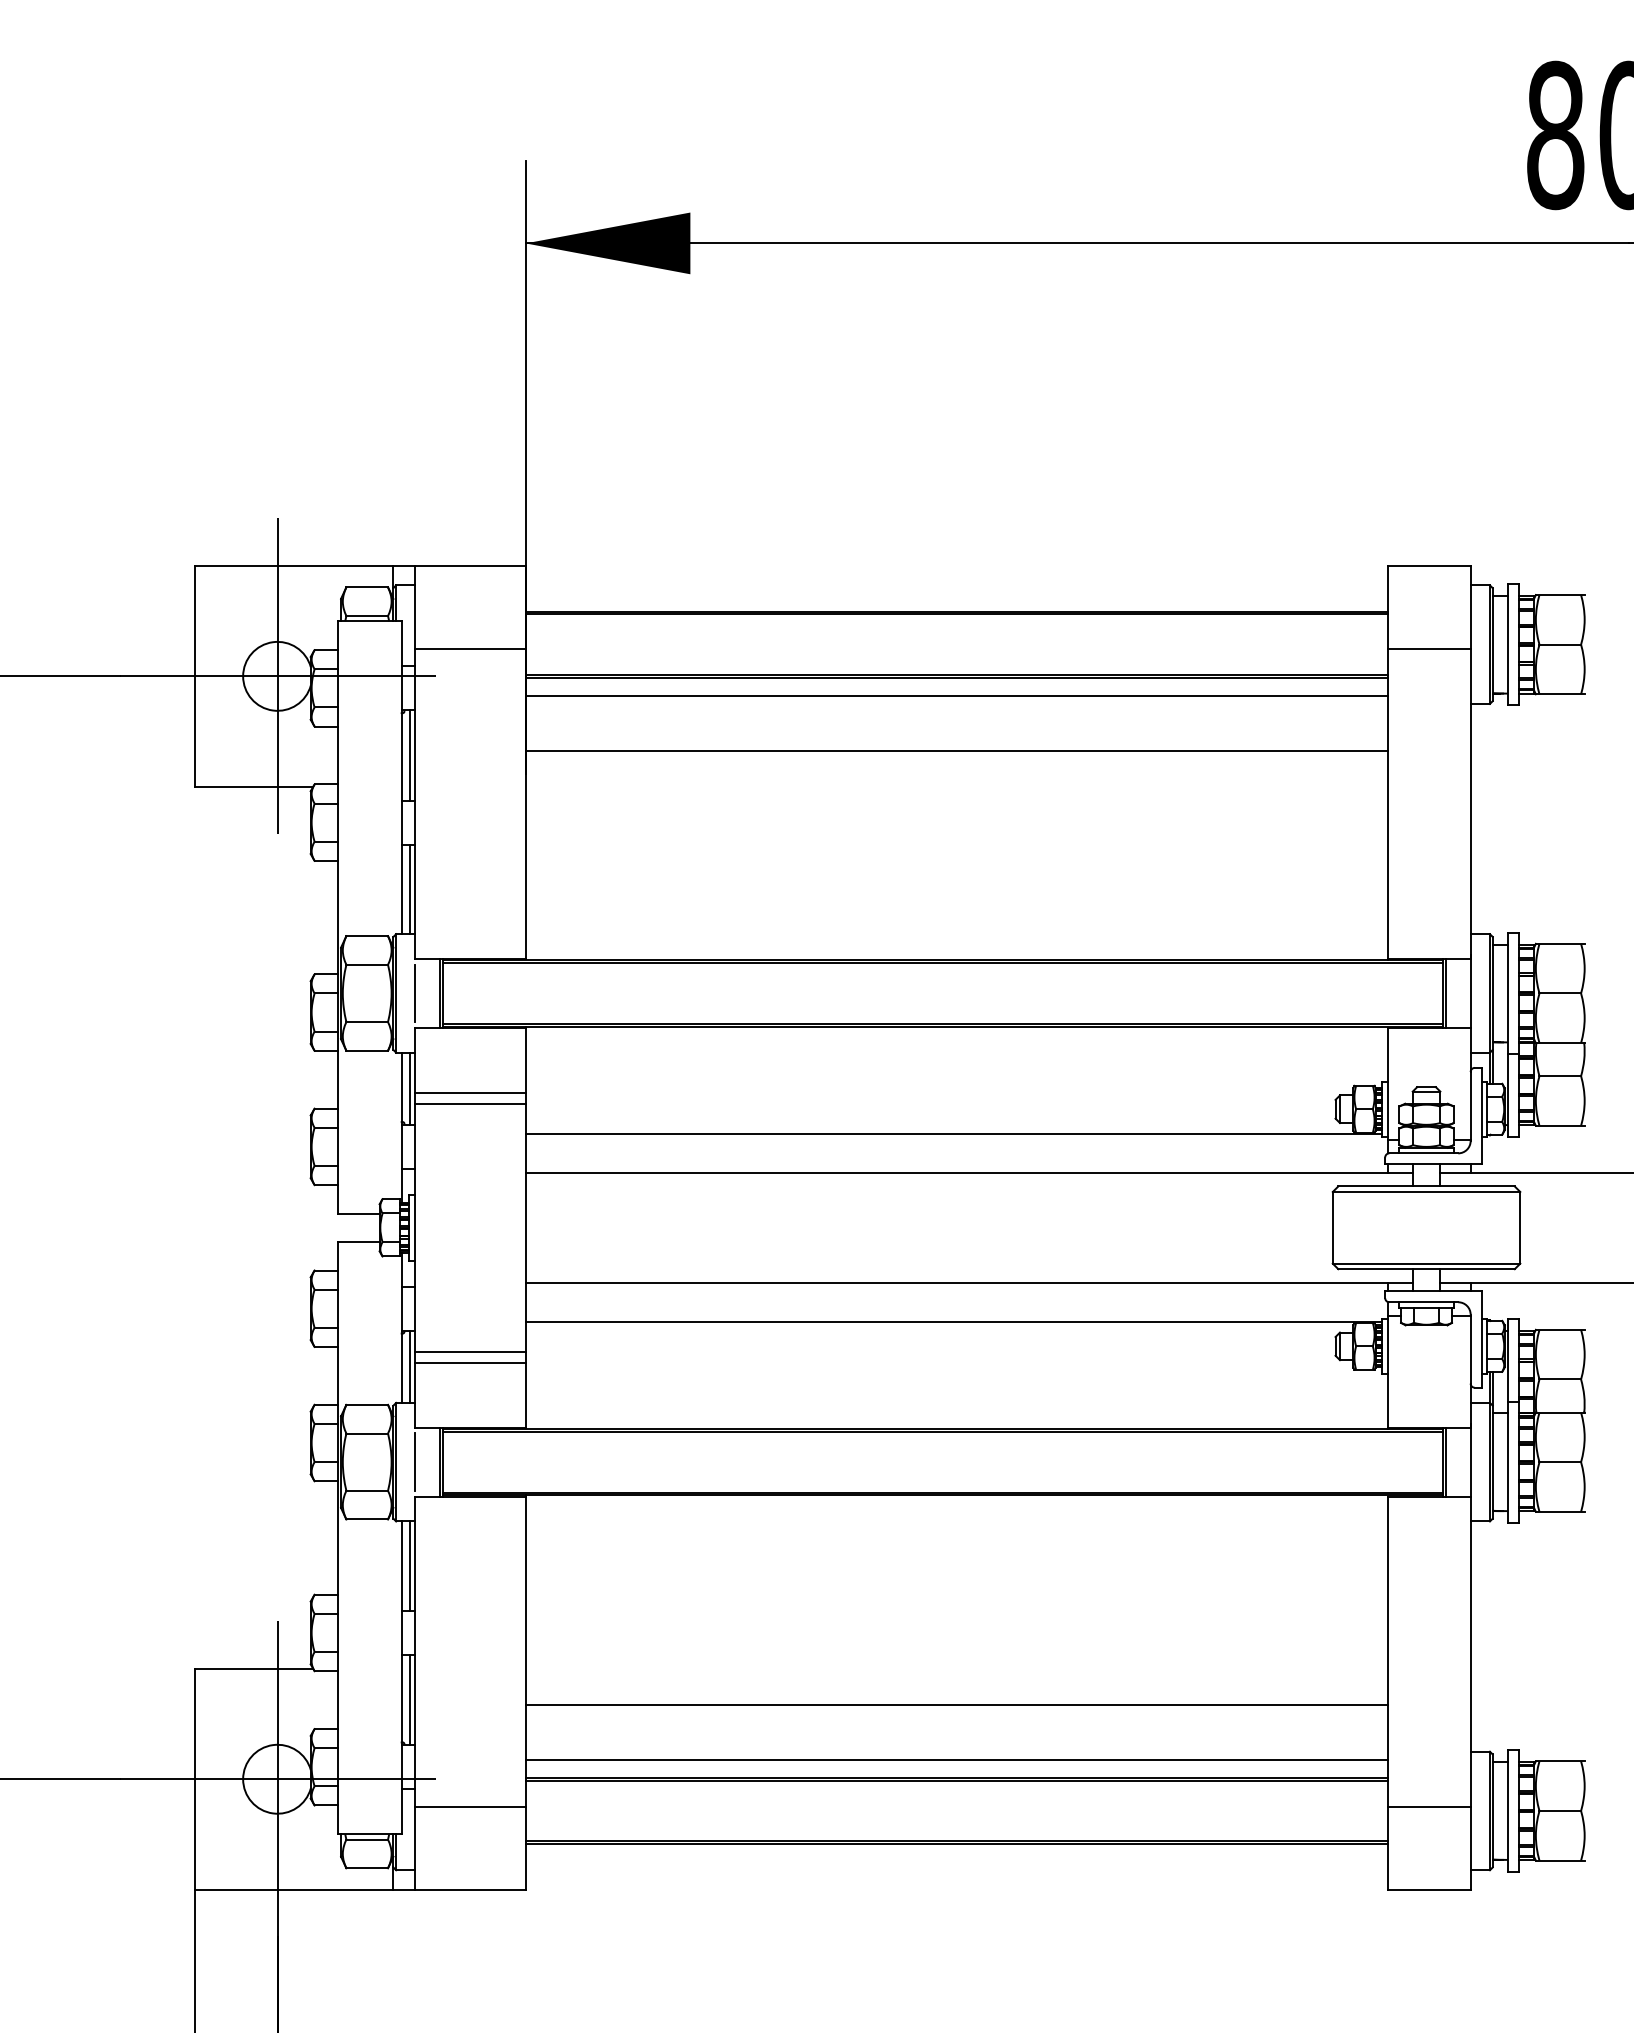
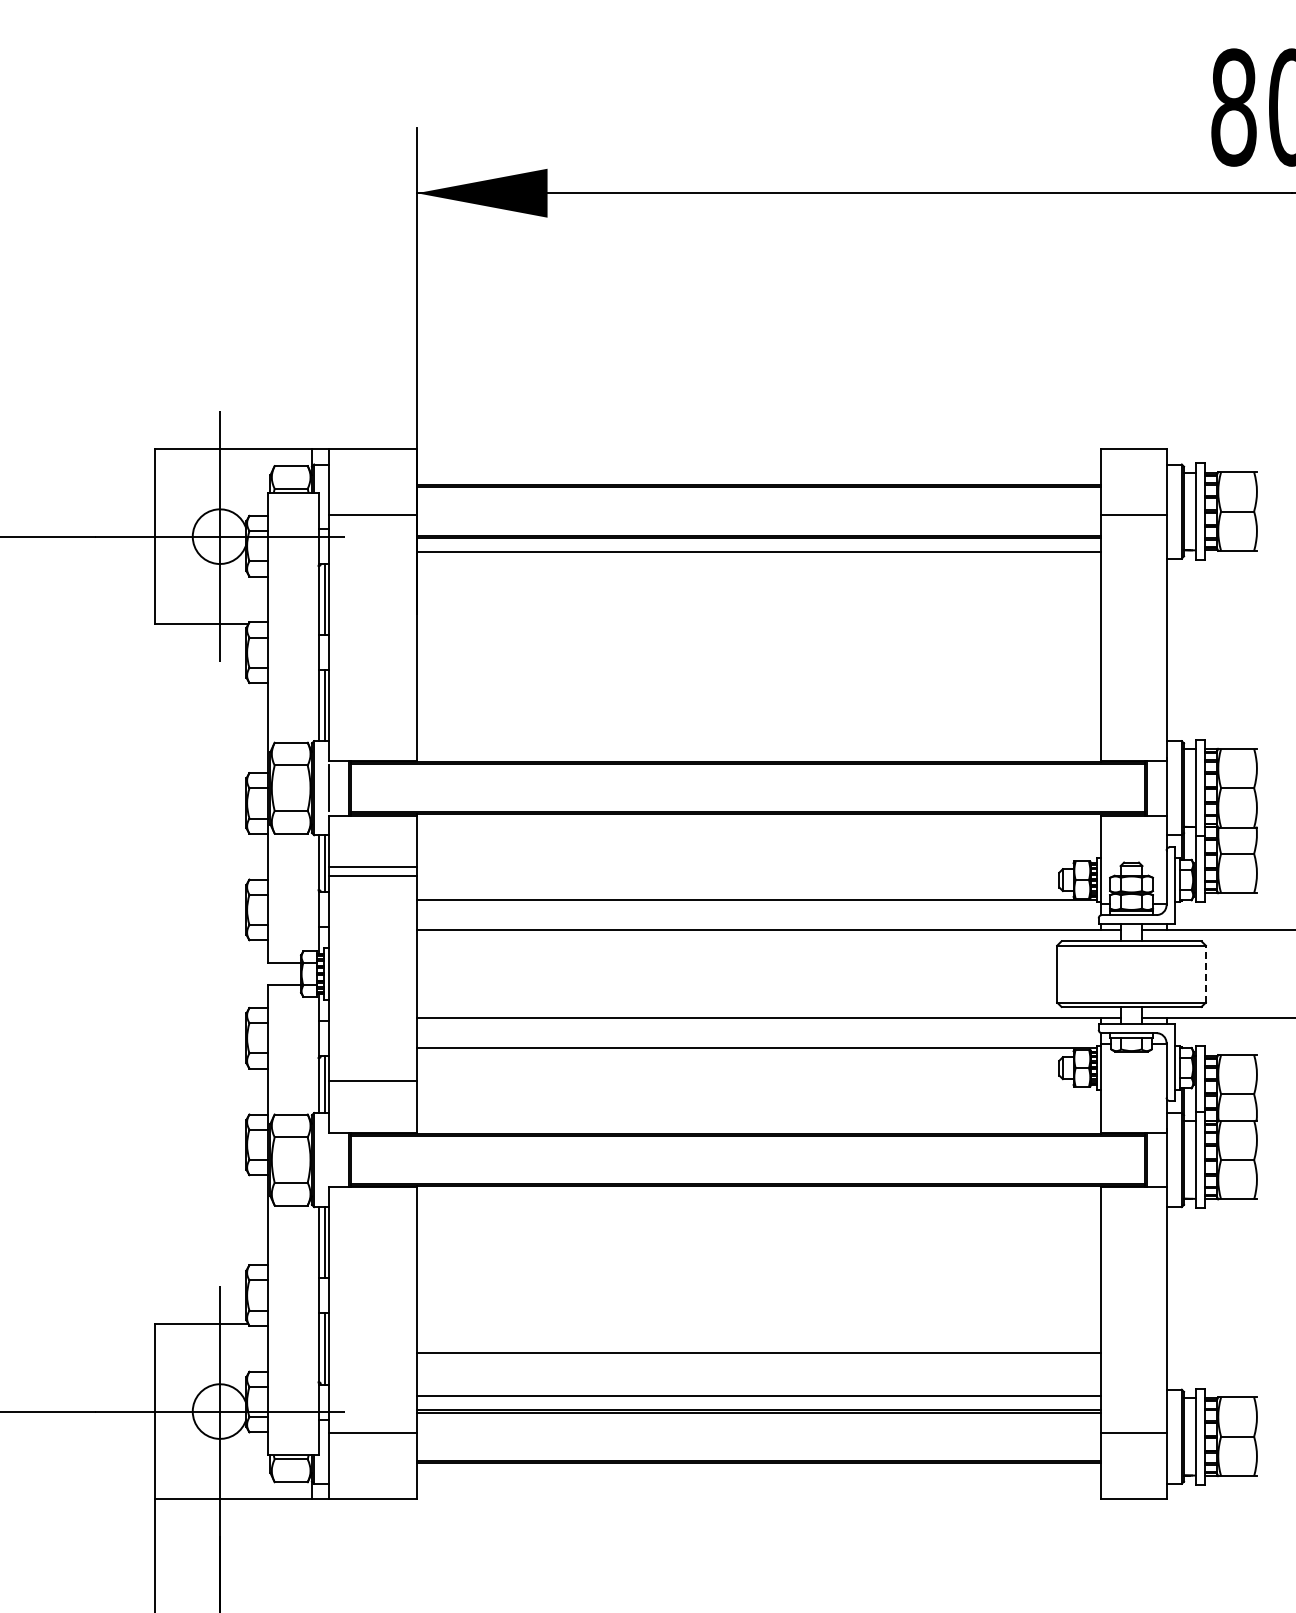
line: (956, 750) -> (758, 595), removed
line: (1519, 1227) -> (1205, 973), solid -> dashed
line: (469, 1351) -> (372, 1072), removed
line: (415, 1461) -> (329, 1159), removed

